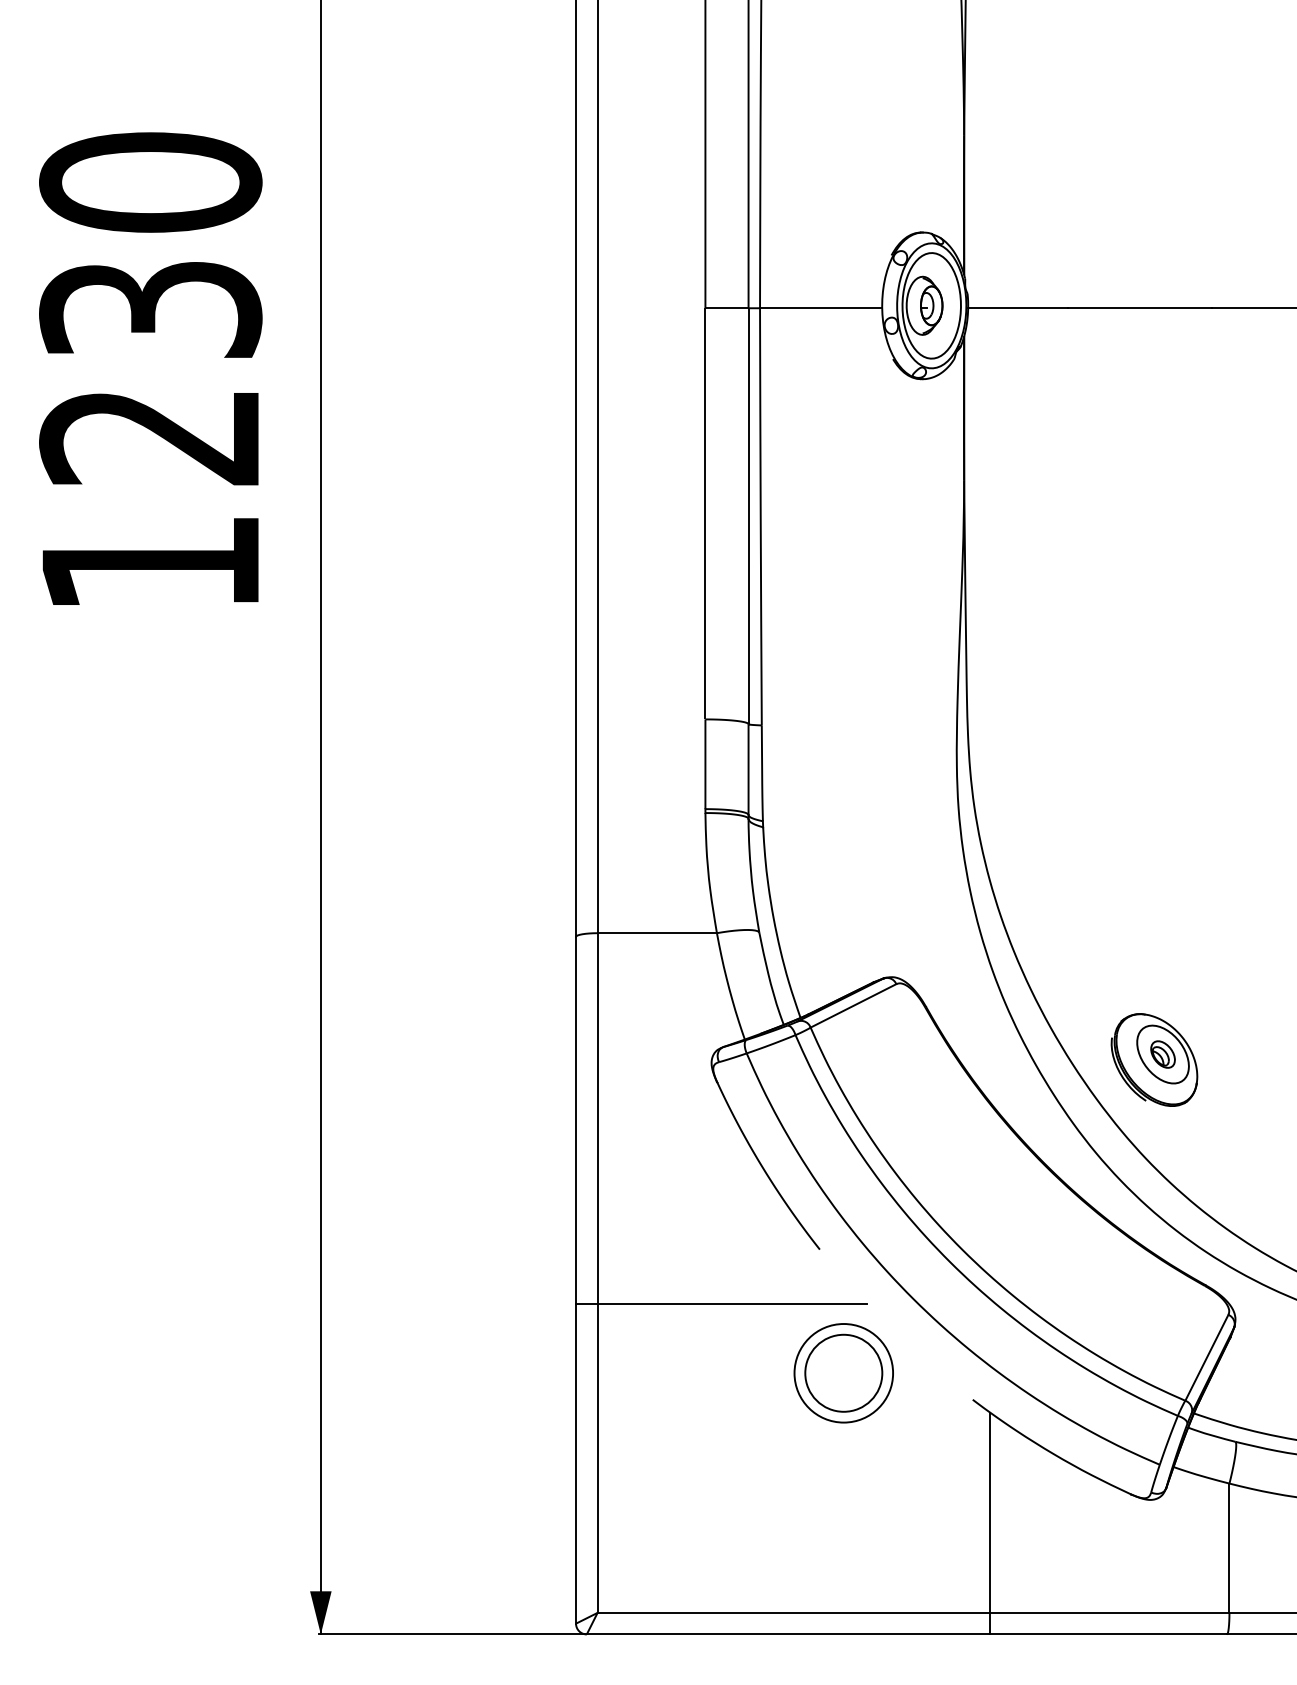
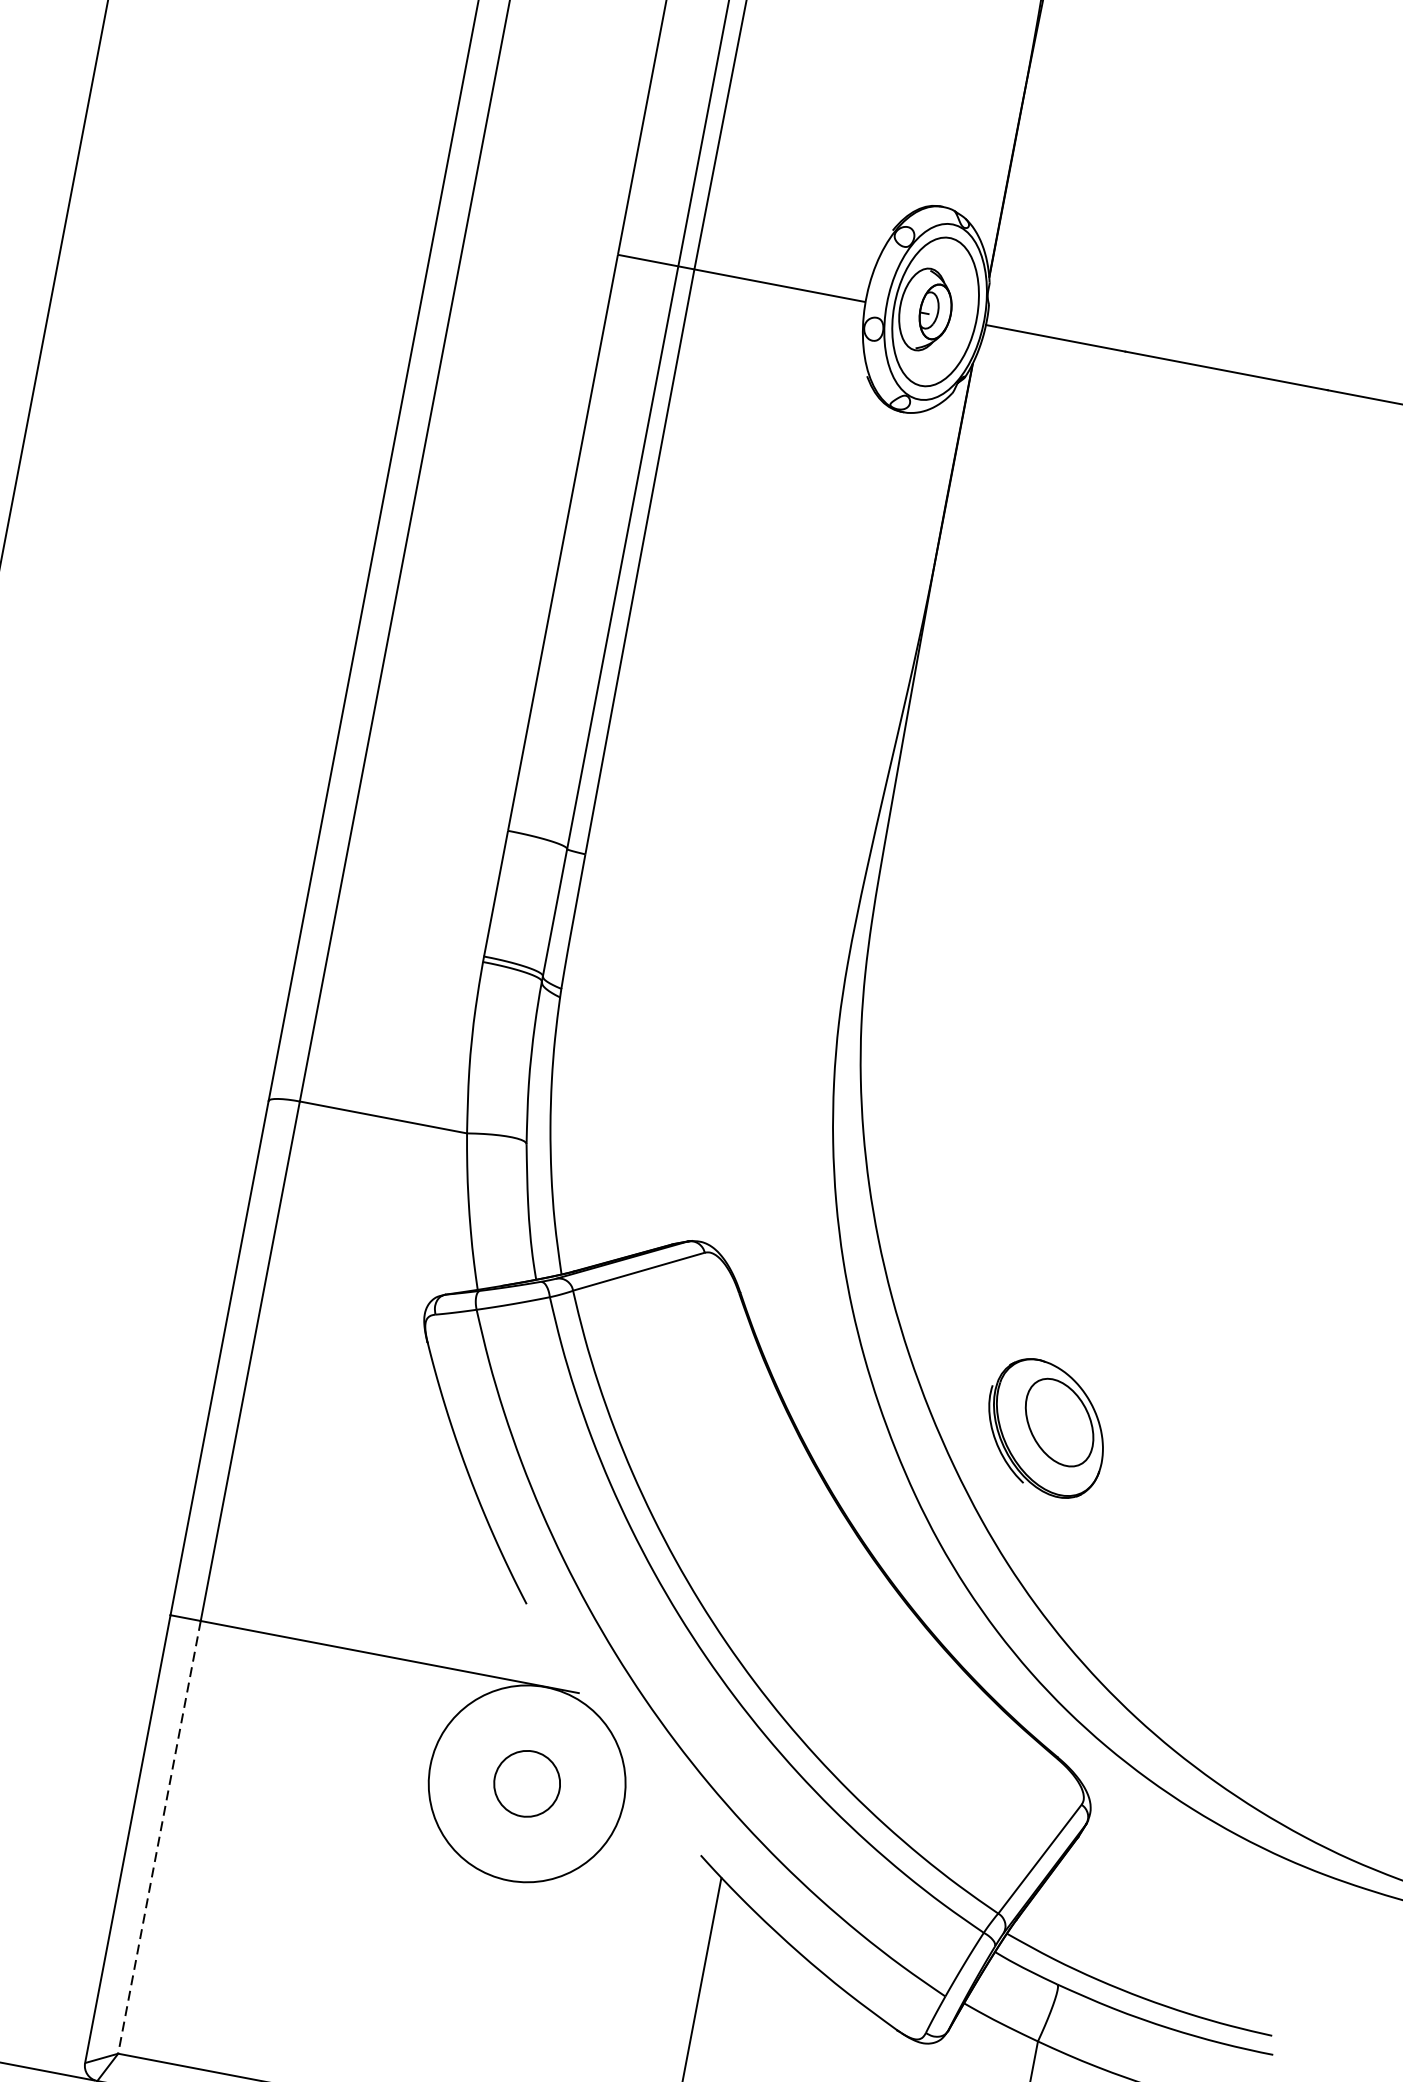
part: (1162, 1054) -> (1058, 1422), removed
circle: (843, 1372) -> (526, 1782), size x0.6
circle: (843, 1373) -> (526, 1784), size x1.4
line: (597, 1458) -> (159, 1837), solid -> dashed

